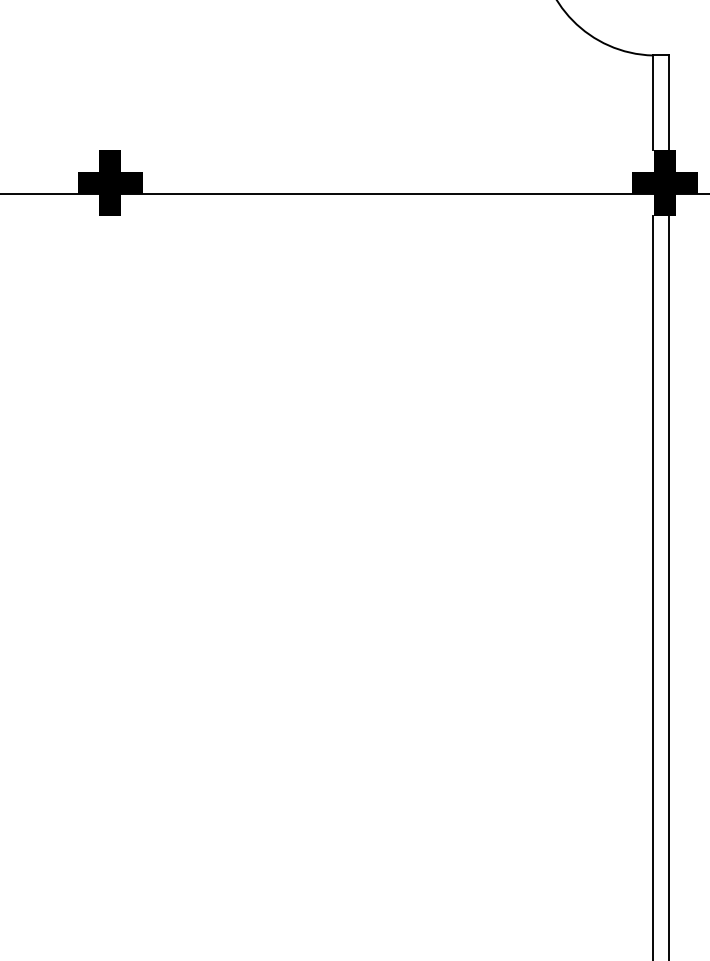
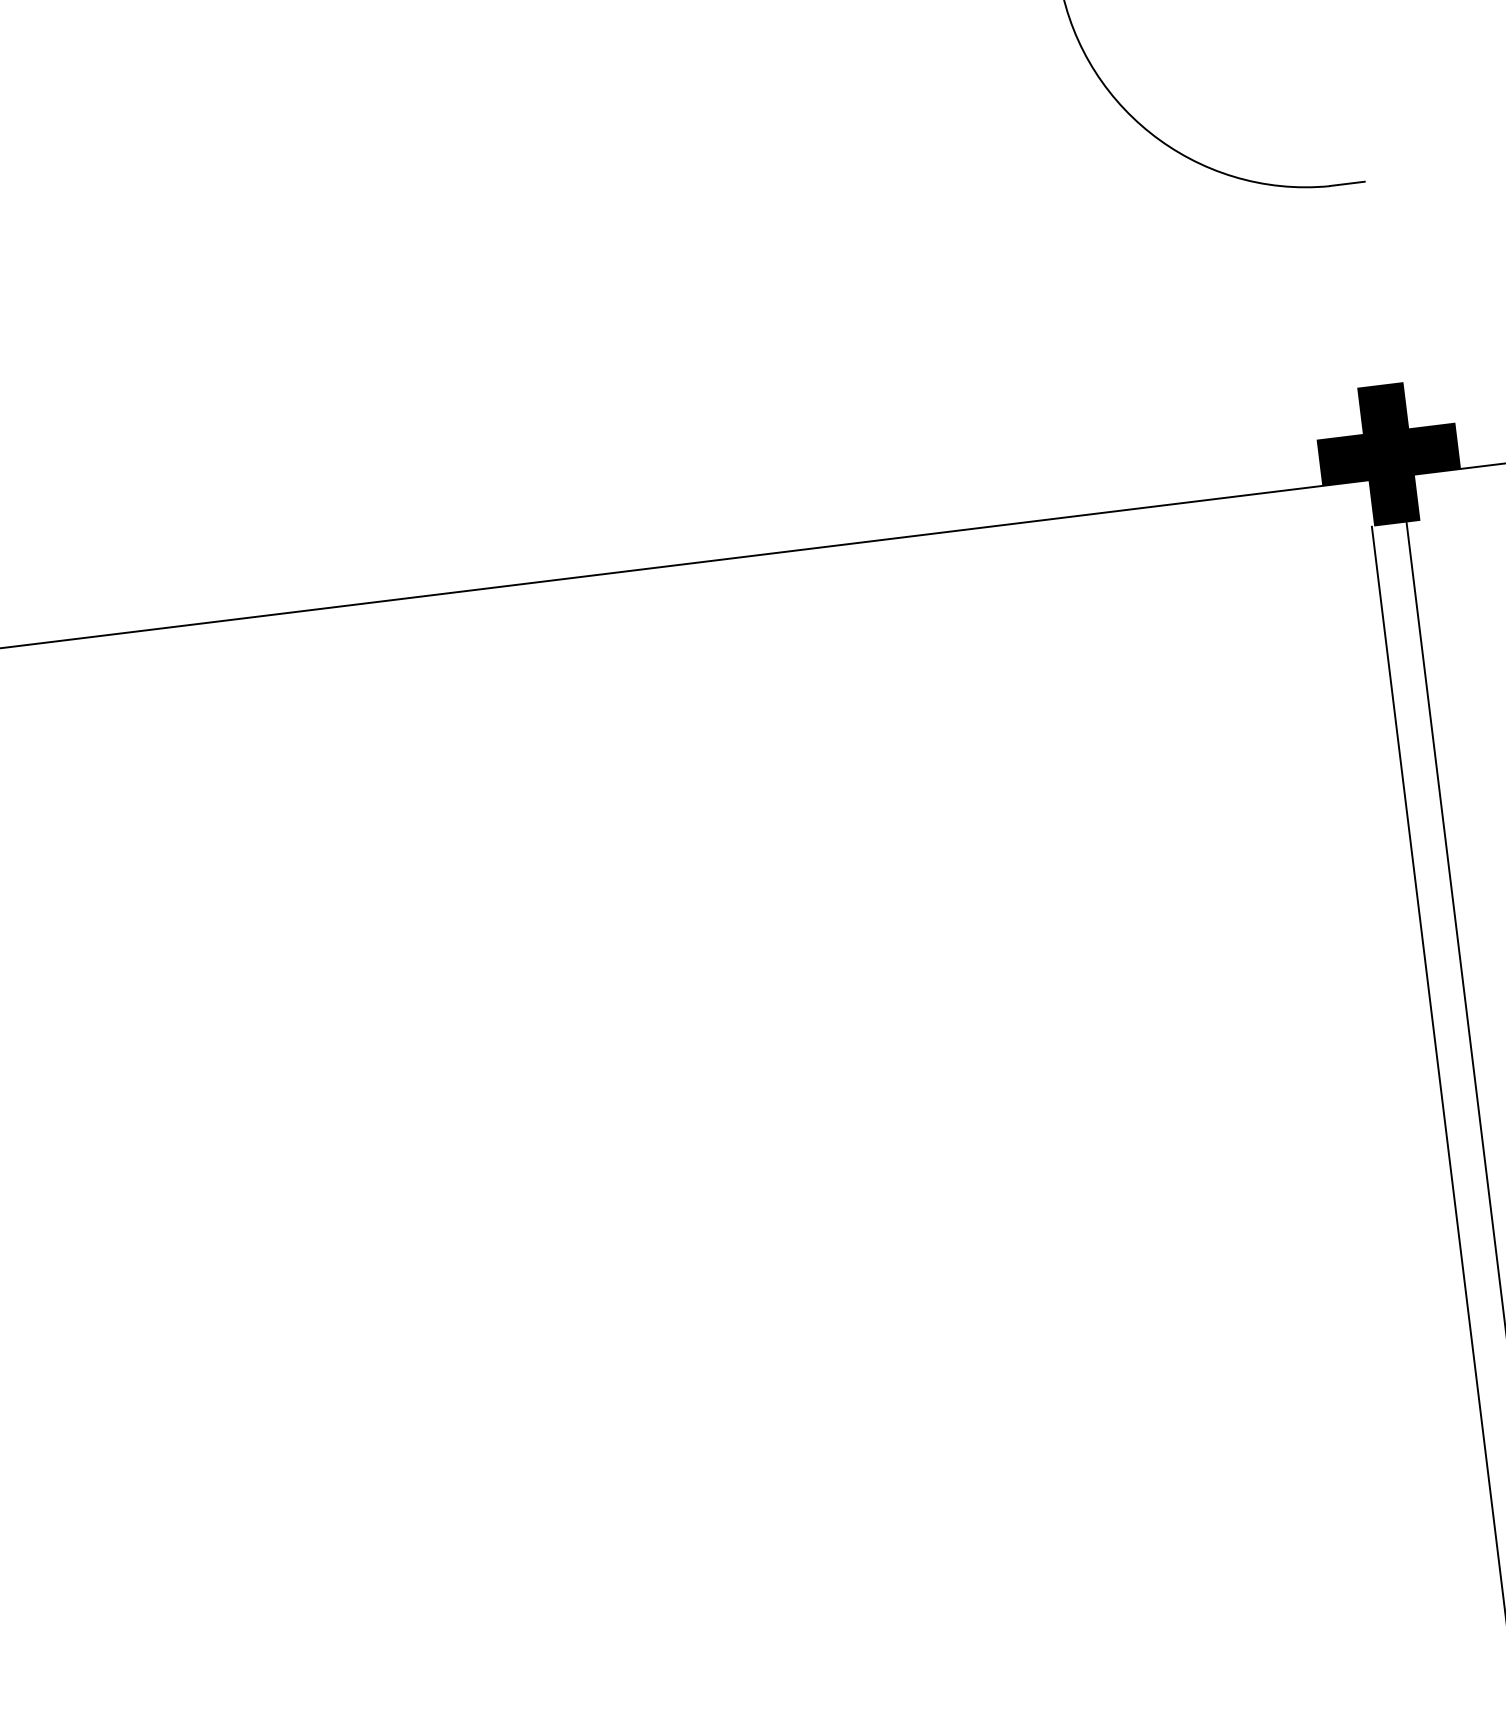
line: (653, 102) -> (1343, 285), removed
line: (669, 102) -> (1377, 281), removed
fill: (109, 182) -> (207, 597), removed

